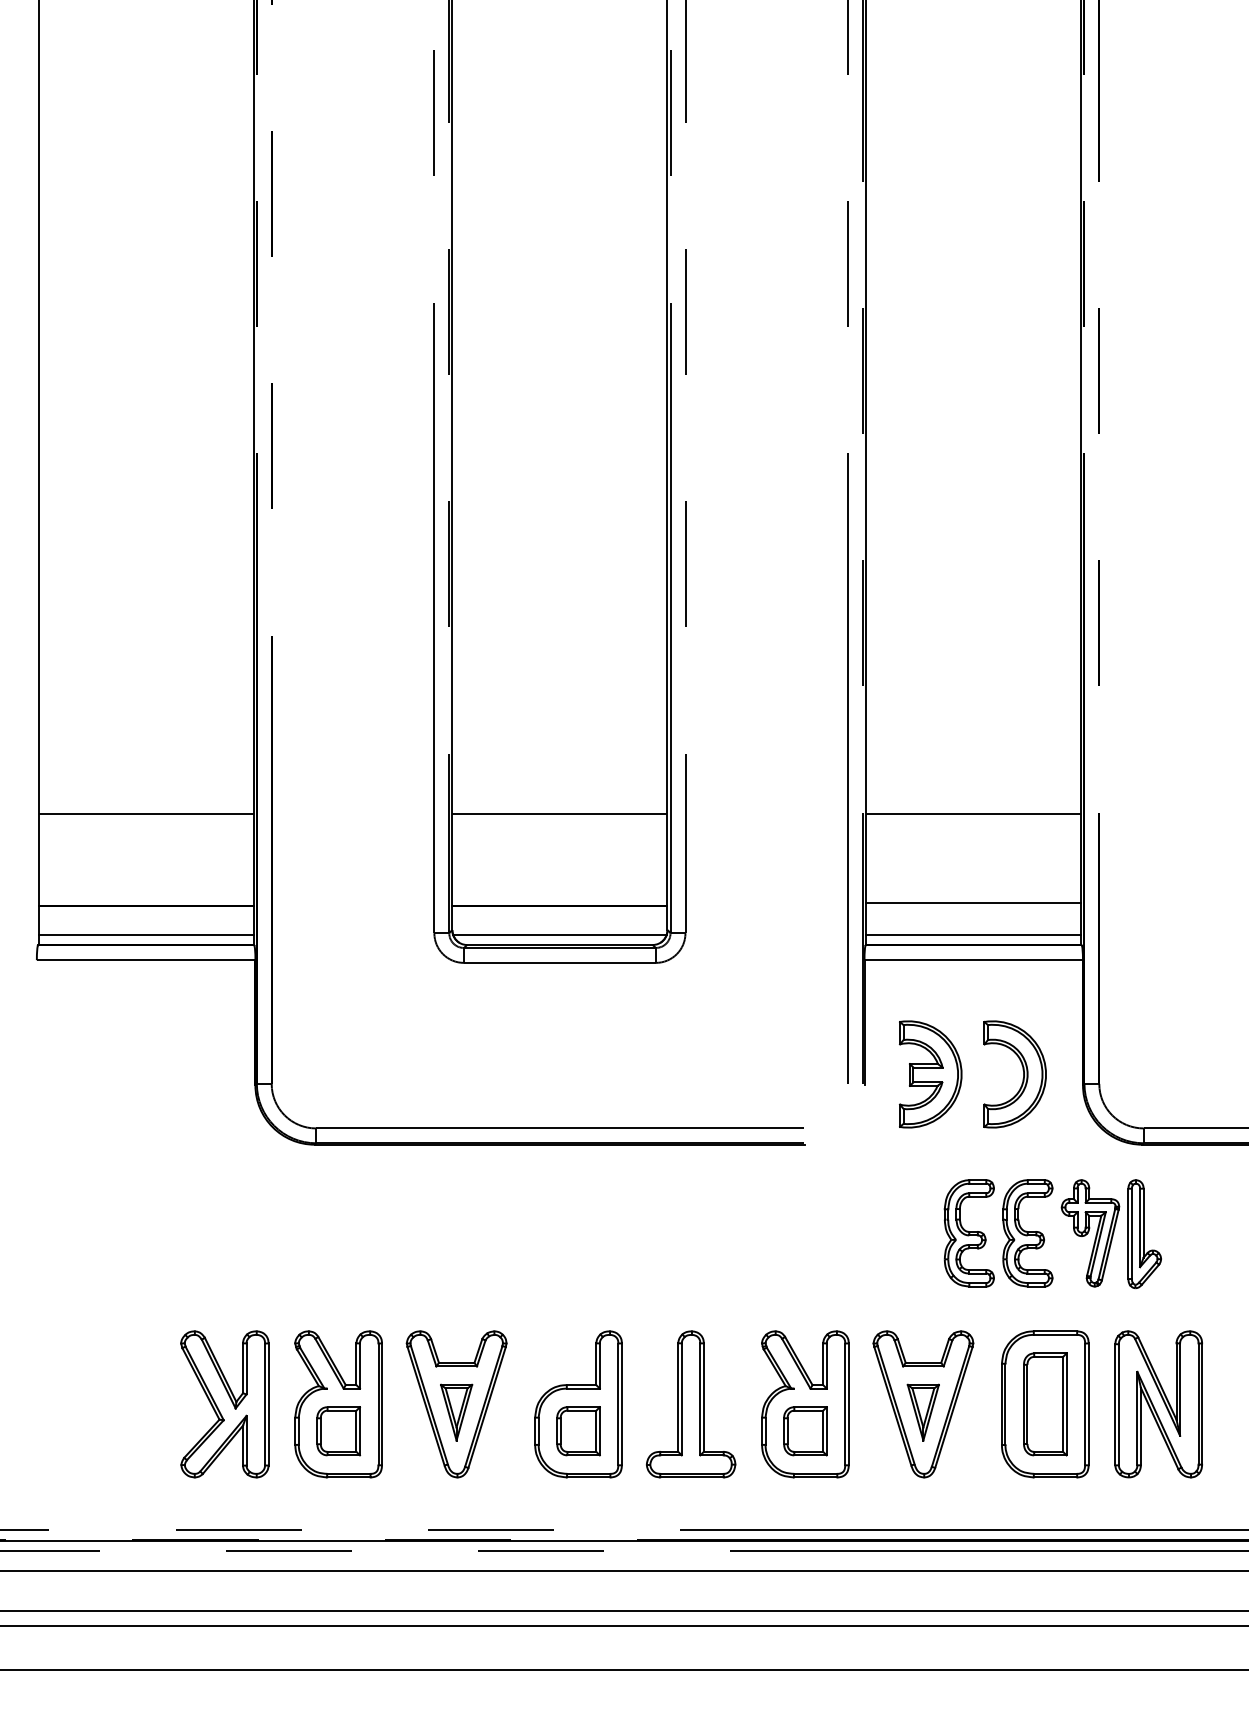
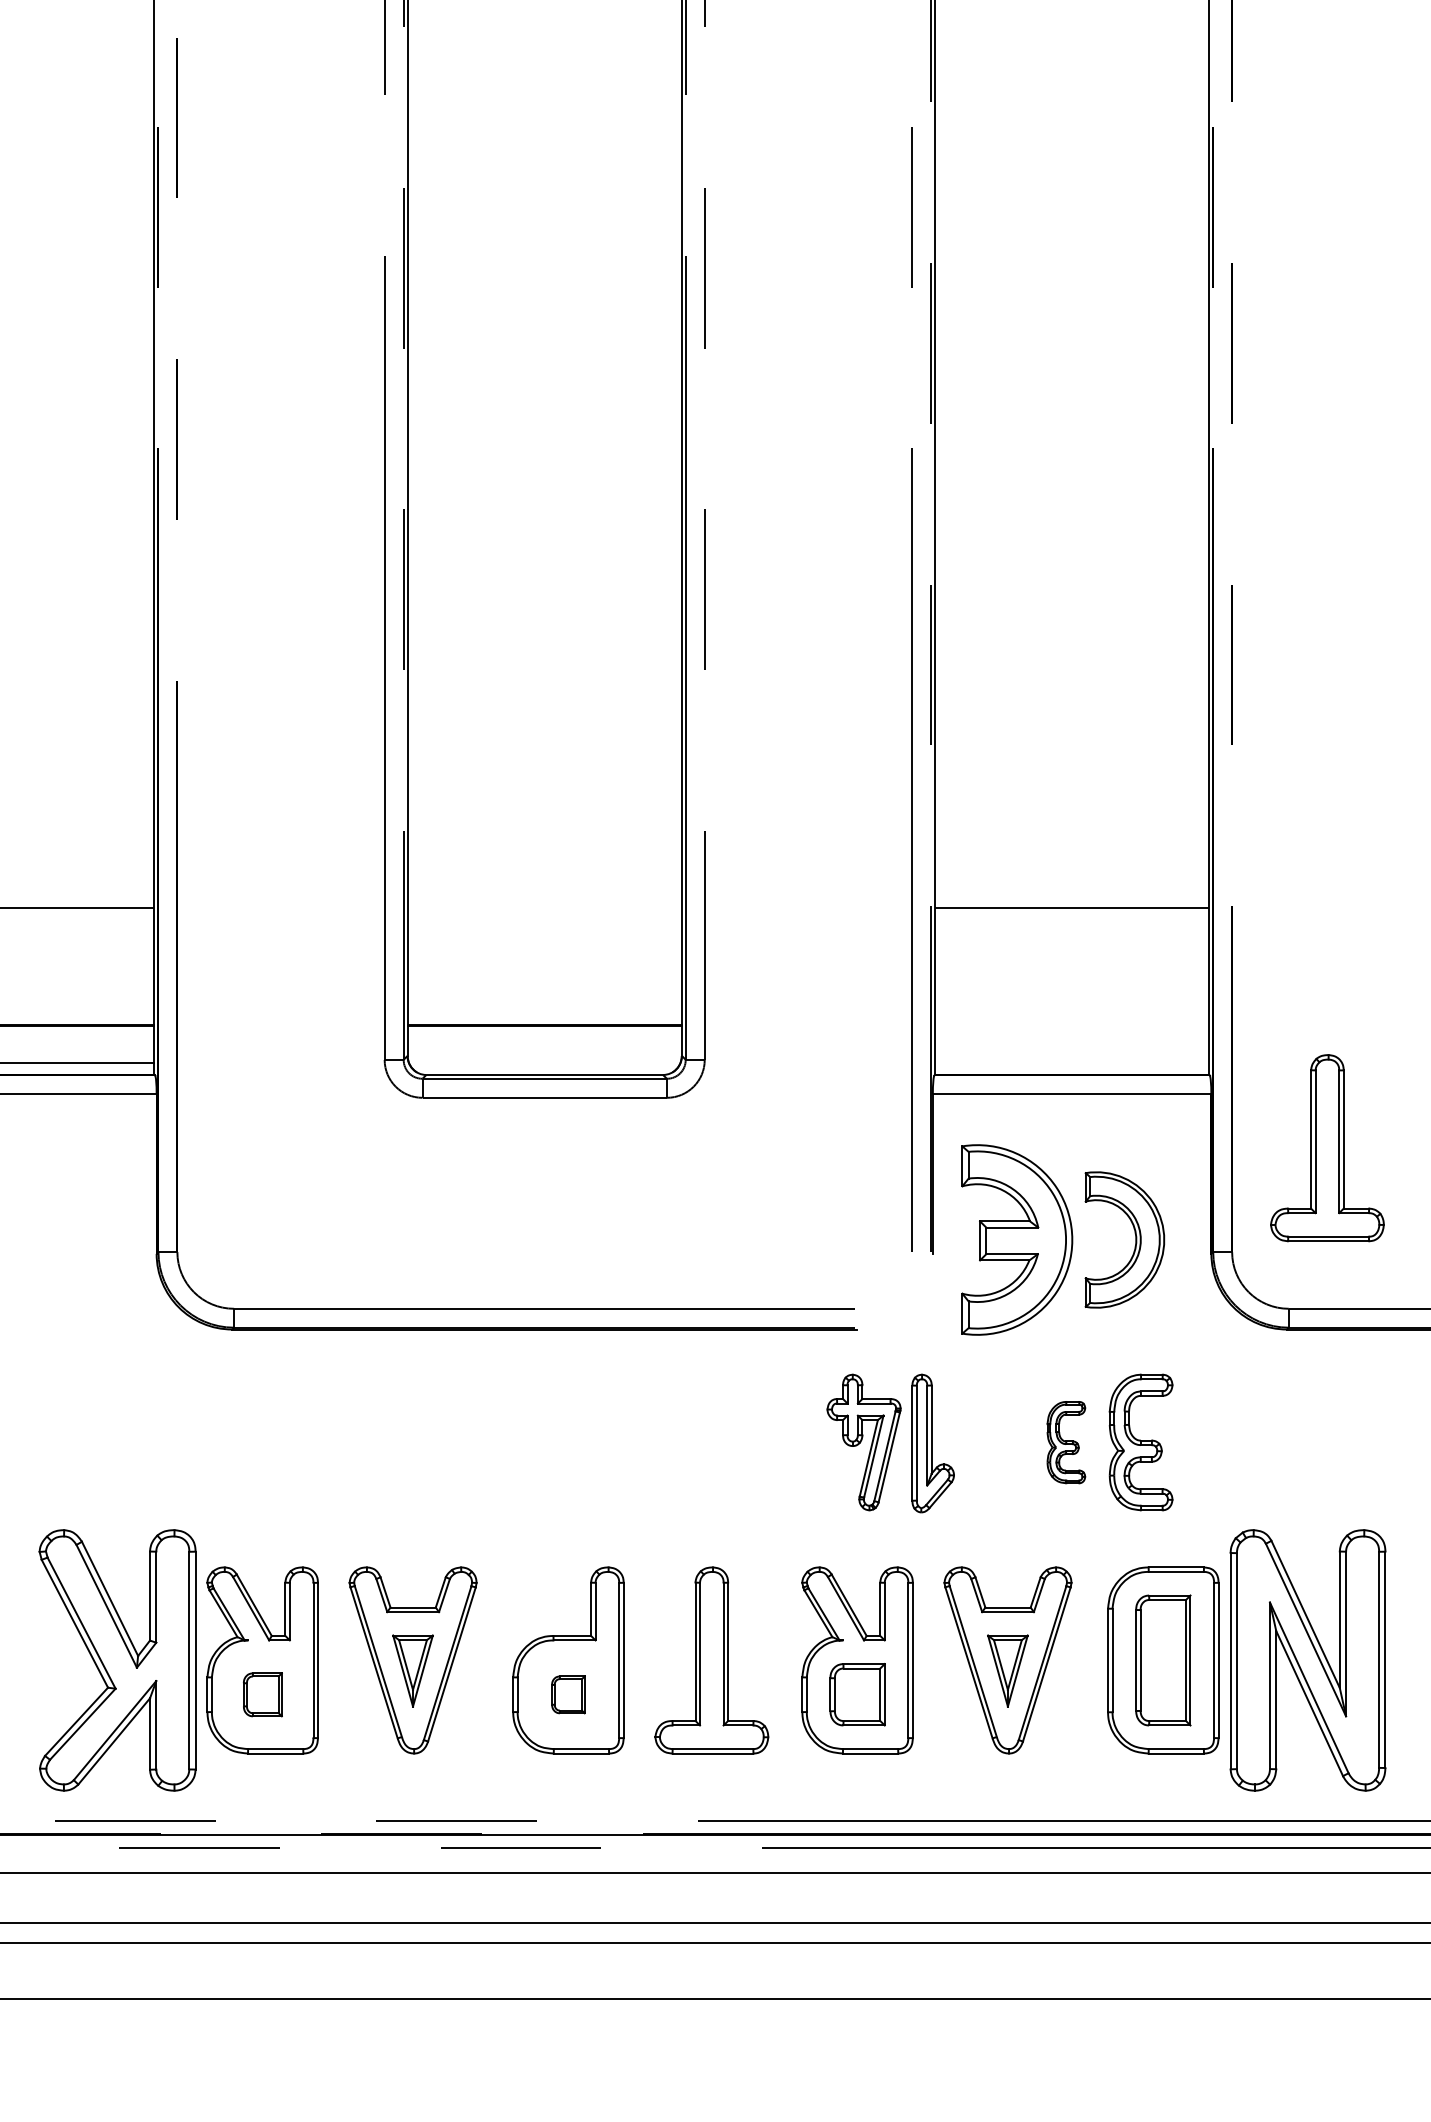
line: (559, 814) -> (544, 908), removed
line: (973, 903) -> (1071, 1022), removed
line: (559, 935) -> (544, 1062), removed
line: (973, 935) -> (1071, 1062), removed
part: (1174, 1002) -> (1327, 1148), added
part: (930, 1074) -> (1017, 1240), size x1.4
part: (968, 1233) -> (1065, 1442), size x0.6
part: (1110, 1234) -> (889, 1443), moved
part: (224, 1404) -> (117, 1660), size x1.4
part: (1158, 1404) -> (1307, 1660), size x1.4
part: (338, 1431) -> (262, 1695), size x0.7
part: (578, 1431) -> (568, 1695), size x0.6

